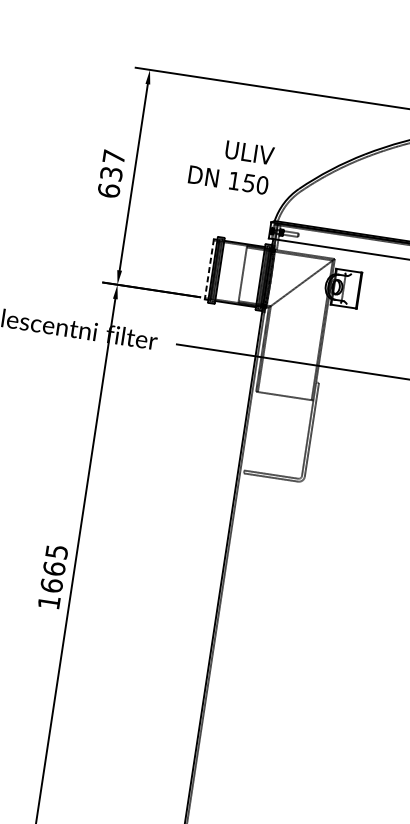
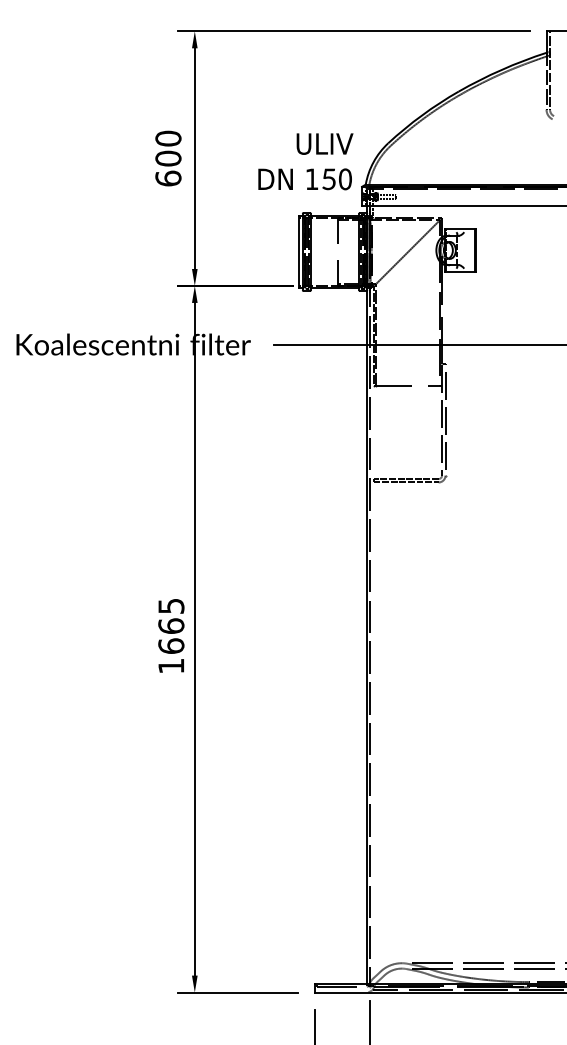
text: (112, 165) -> (168, 148), 637 -> 600
text: (231, 165) -> (305, 161), moved
line: (209, 269) -> (298, 252), dashed -> solid

